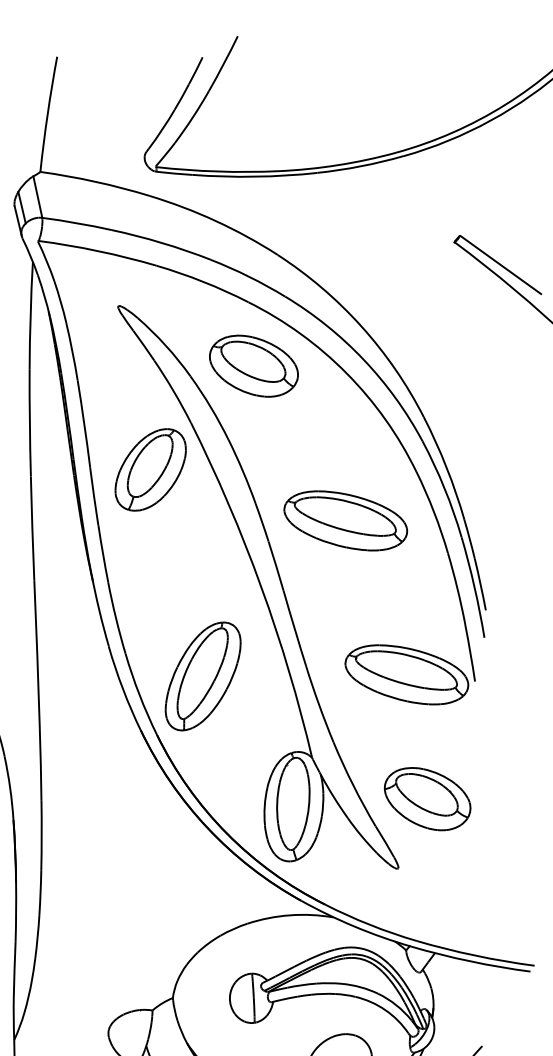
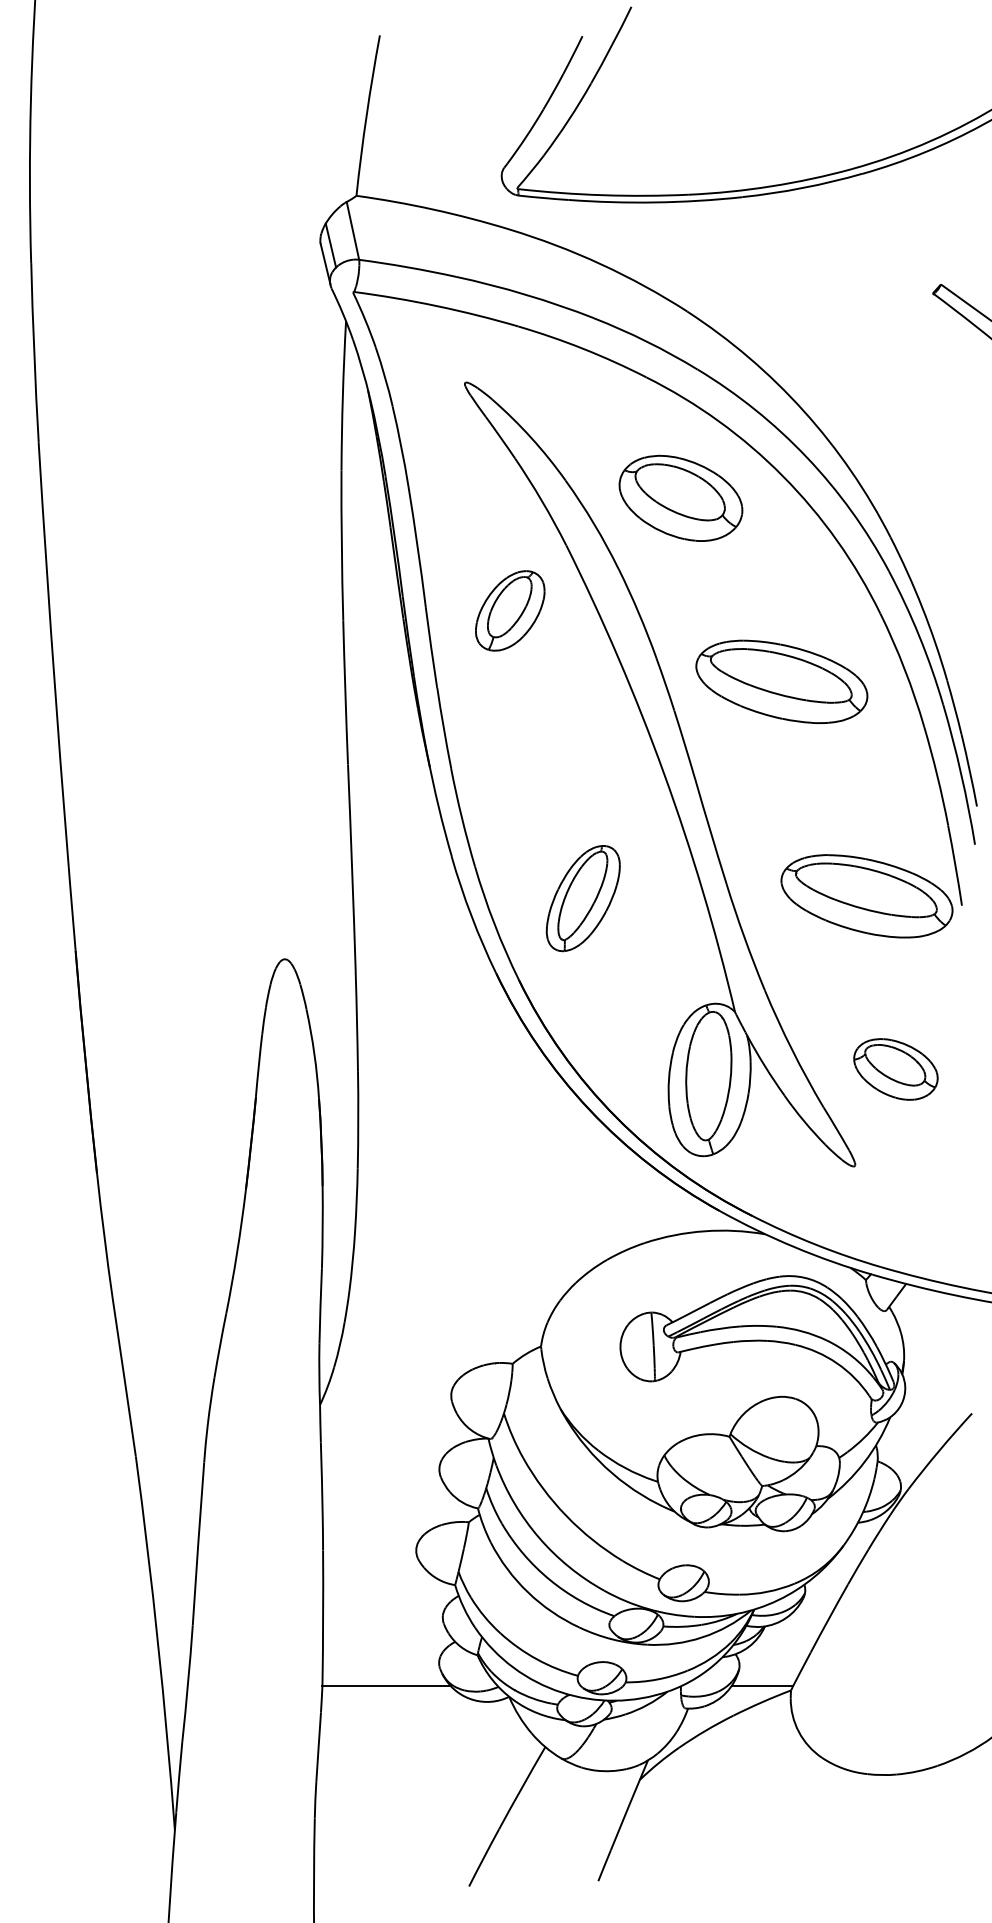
part: (253, 365) -> (680, 497), moved
part: (150, 469) -> (510, 610), size x0.7
part: (203, 676) -> (583, 898), size x0.7
part: (427, 799) -> (895, 1069), size x0.7

